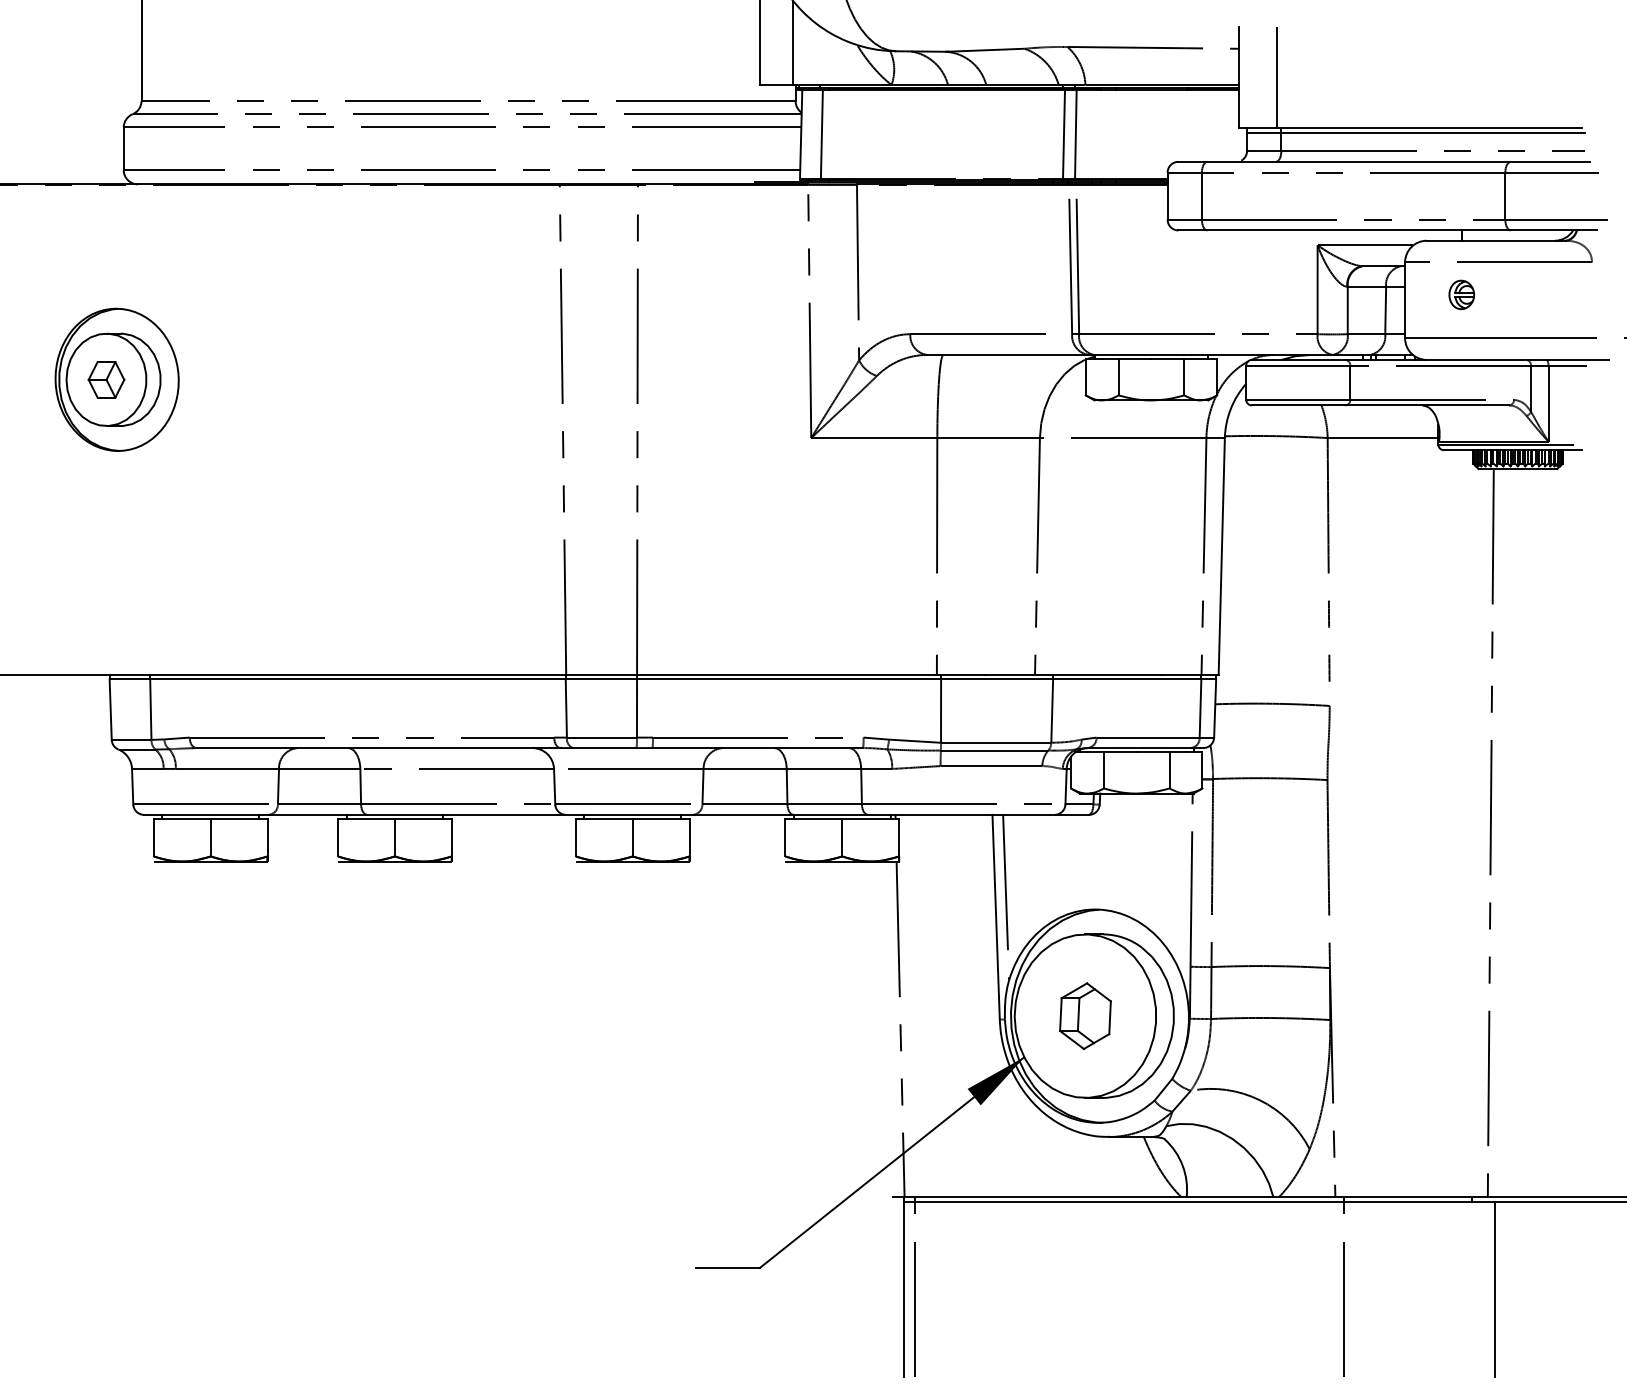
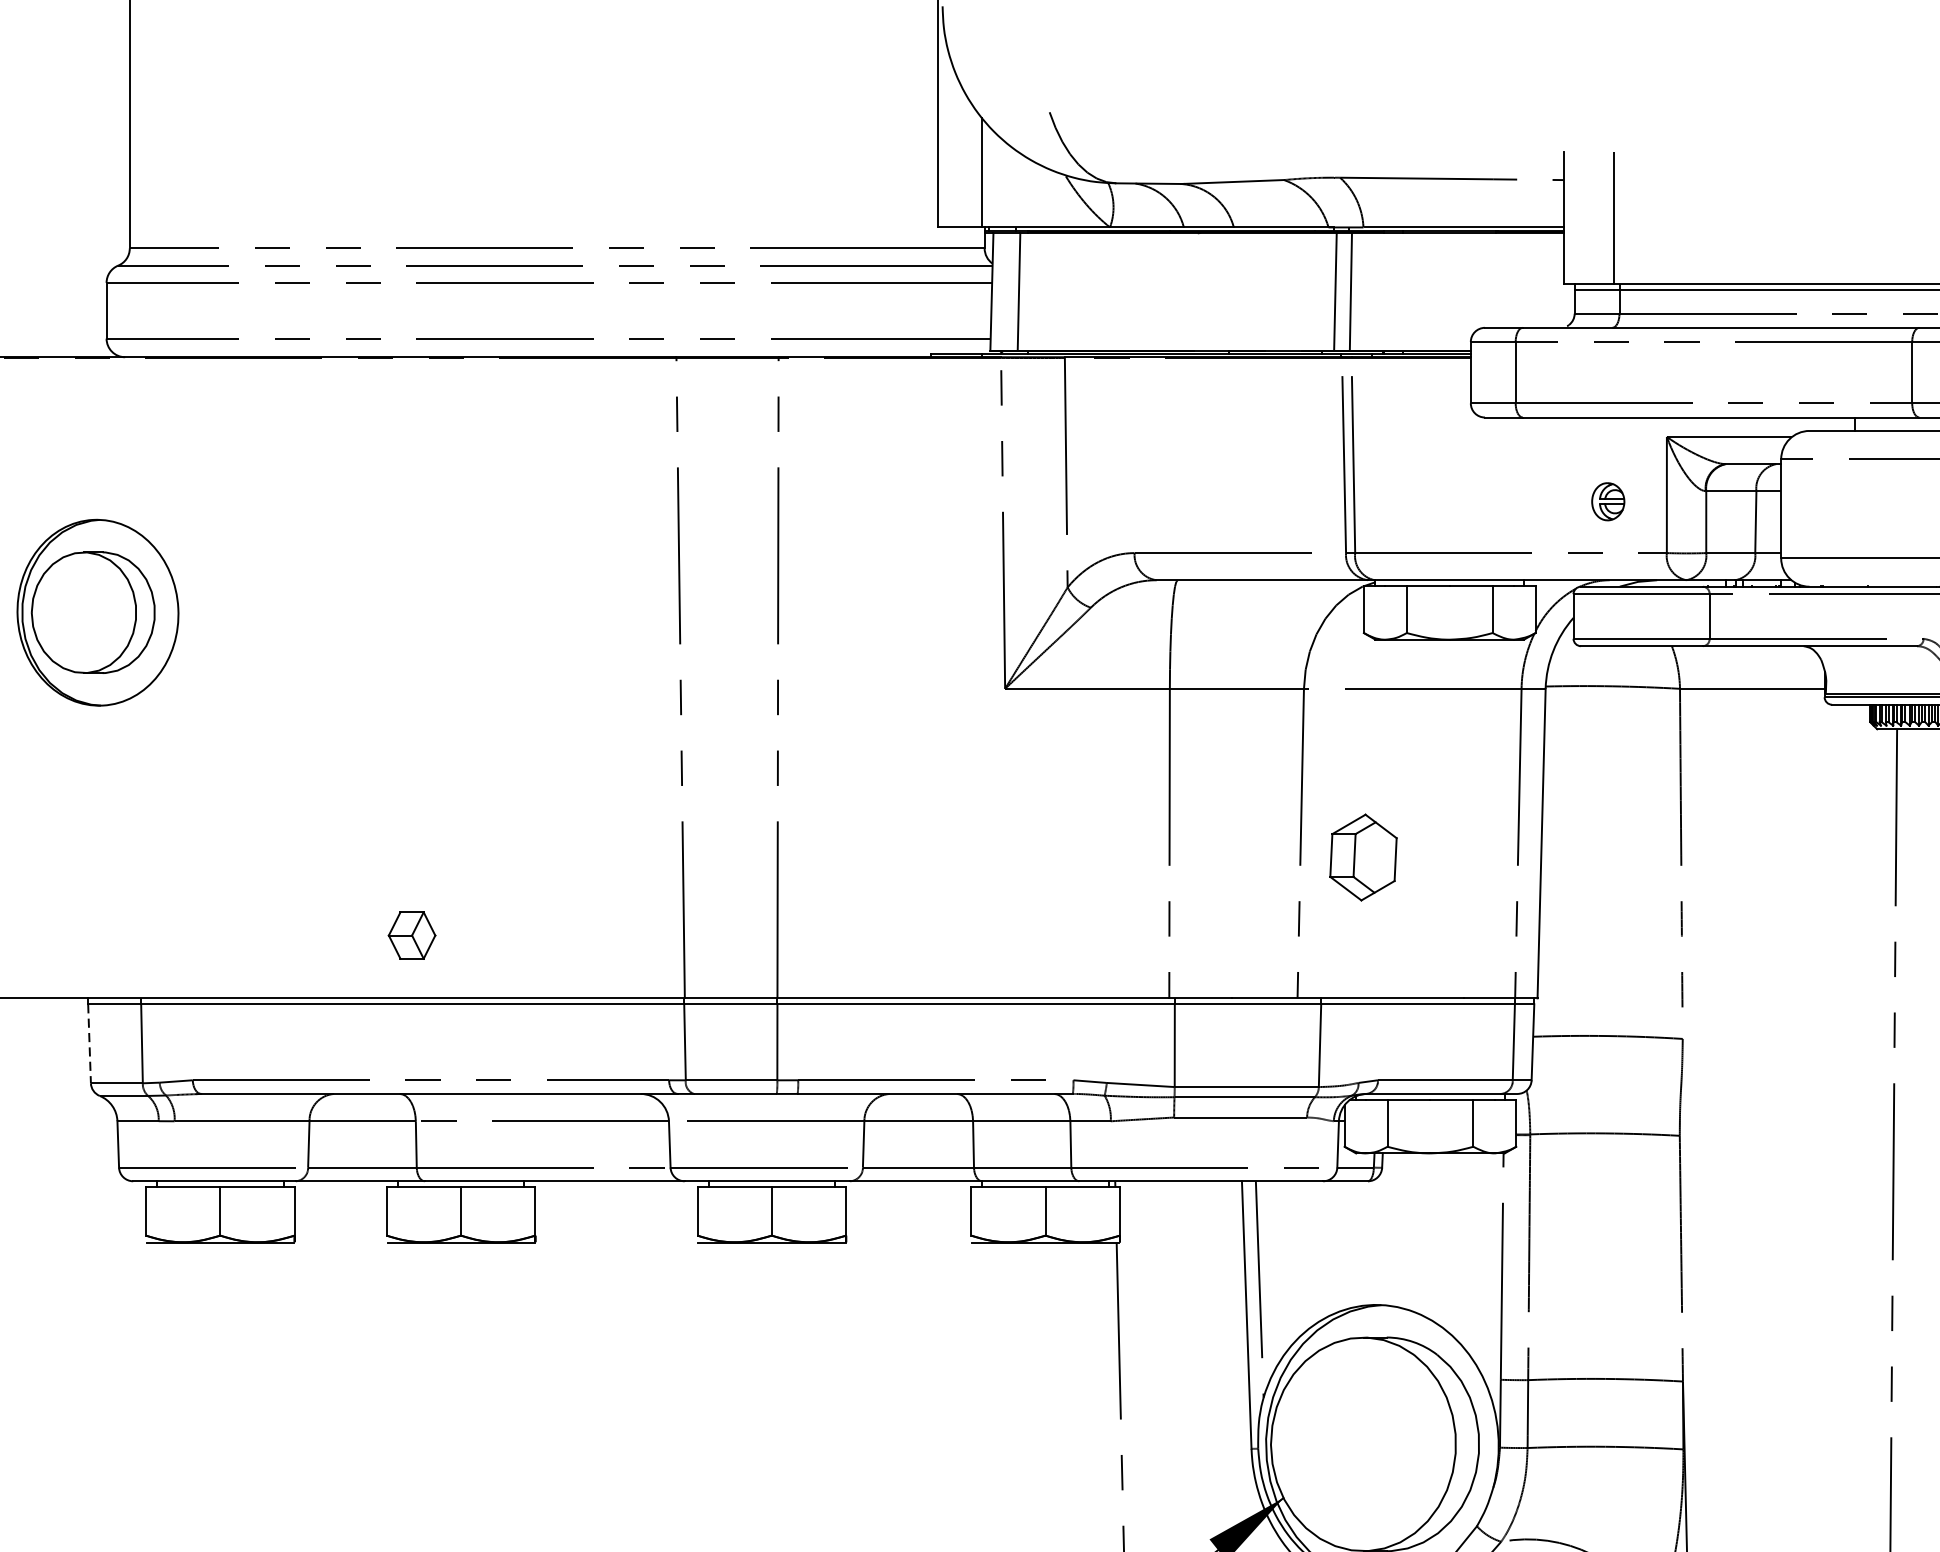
part: (1461, 294) -> (1607, 501), moved
part: (106, 379) -> (412, 935), moved
line: (110, 710) -> (89, 1044), solid -> dashed
part: (1085, 1016) -> (1363, 857), moved

